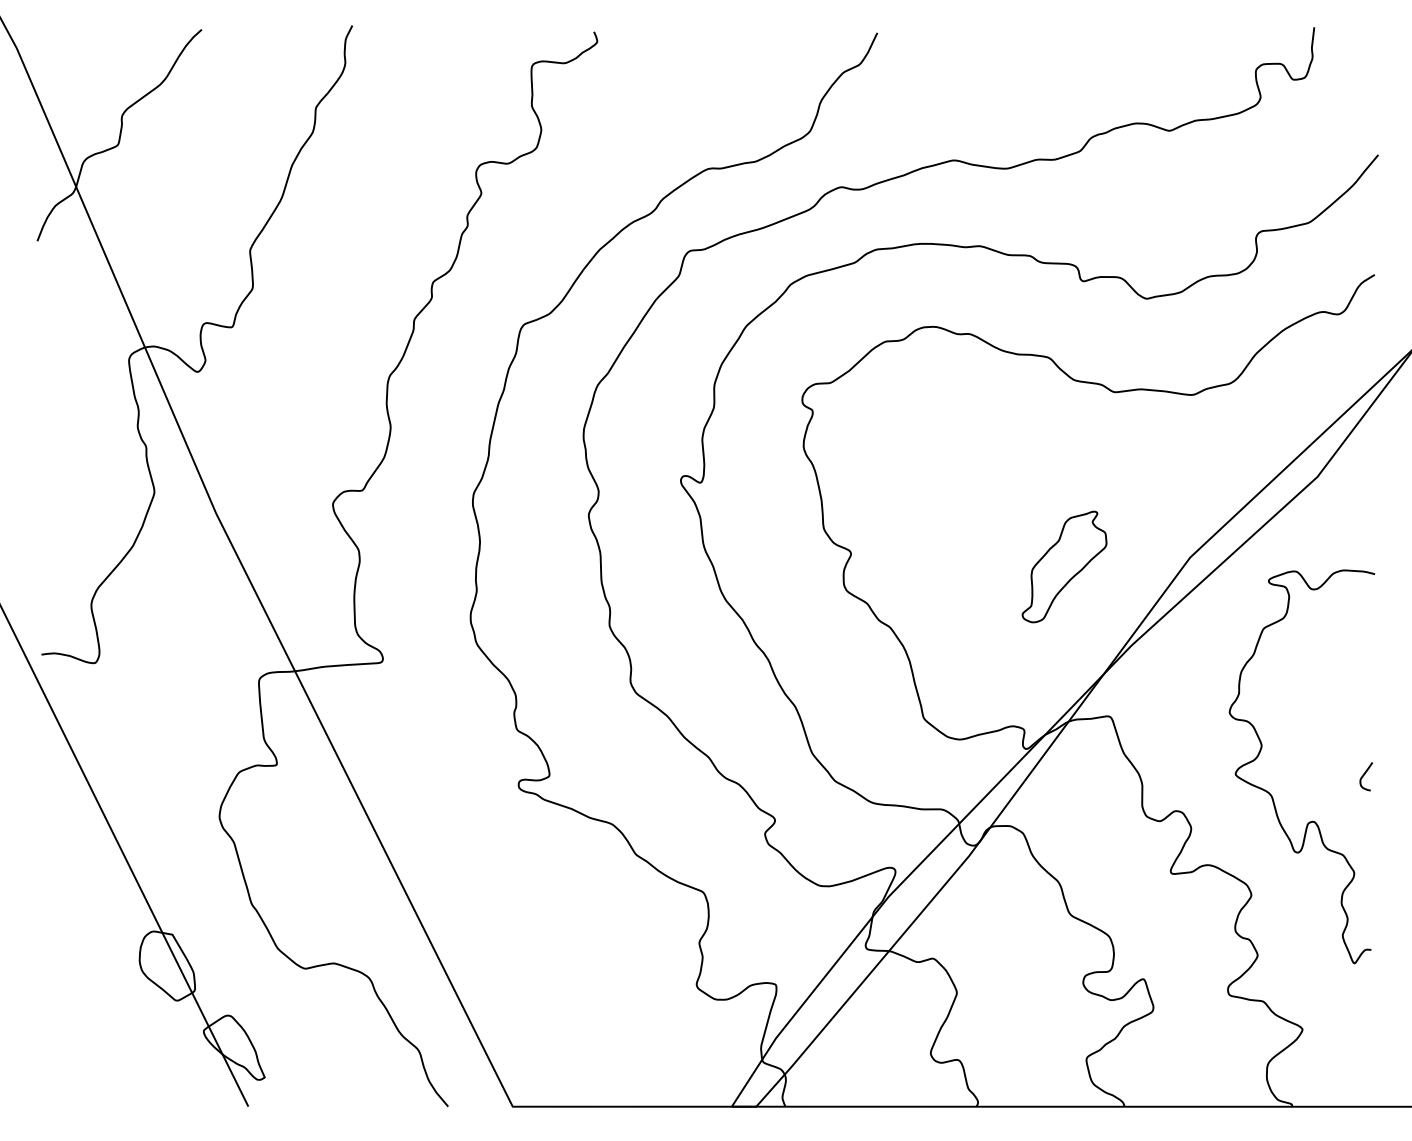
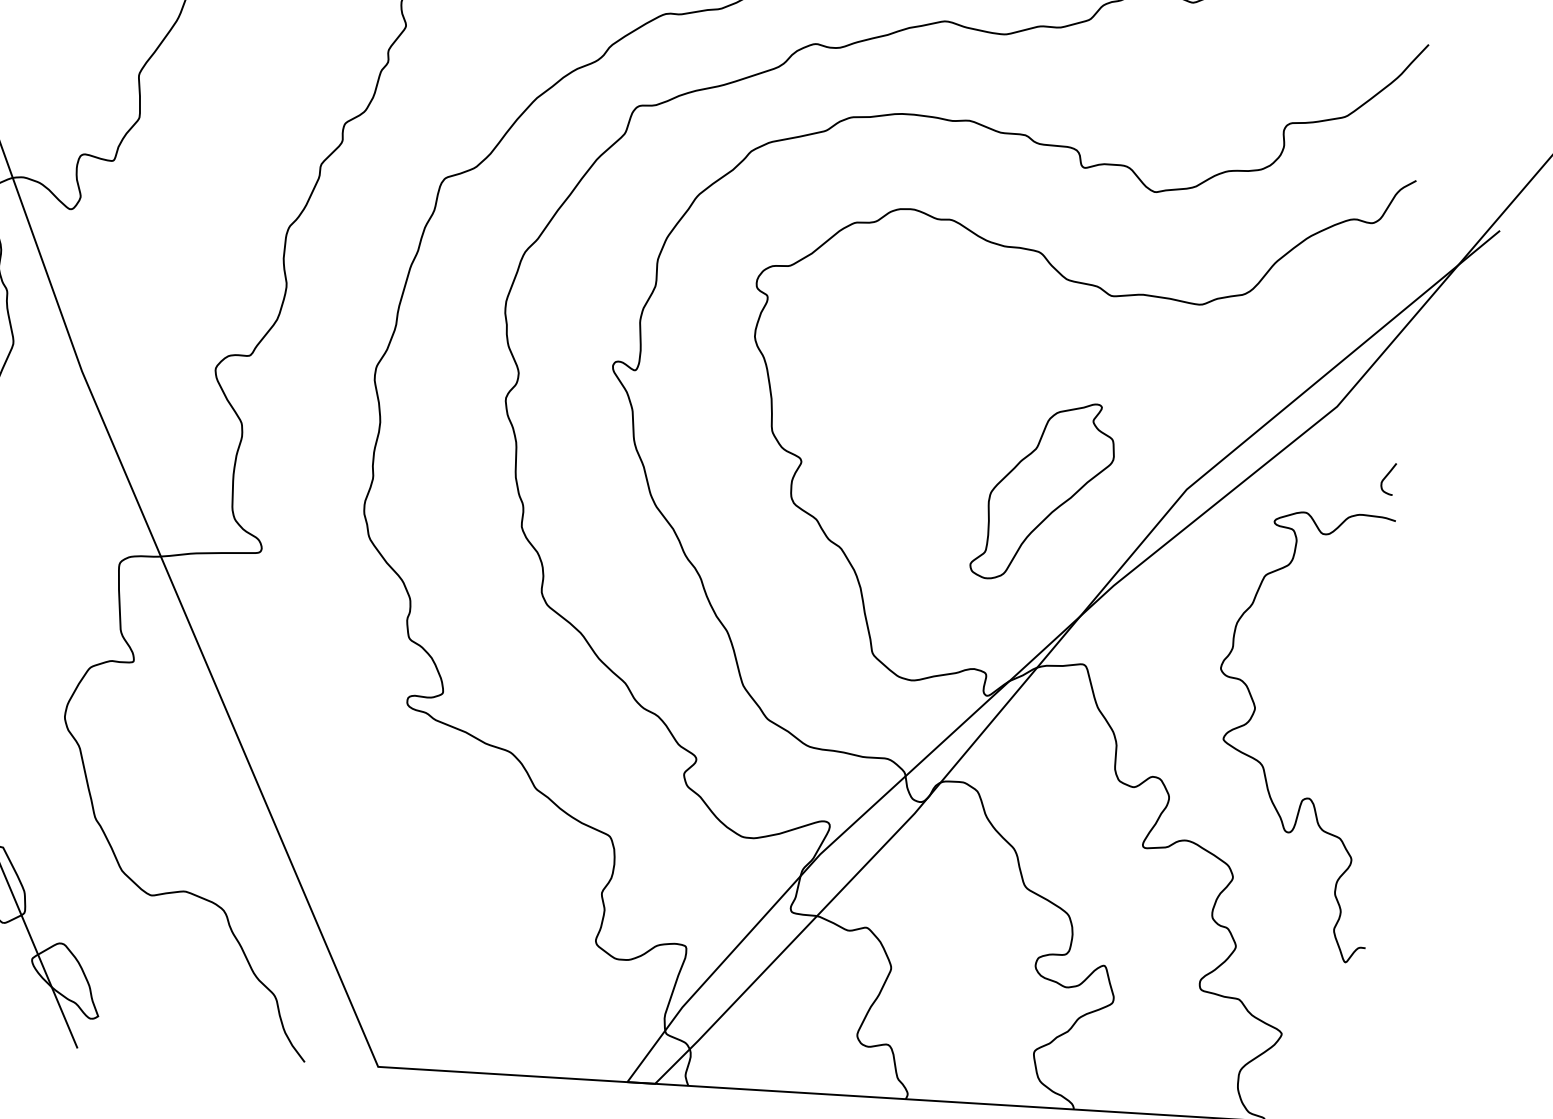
part: (1064, 566) -> (1043, 490), size x1.43
curve: (1365, 774) -> (1387, 476), moved

